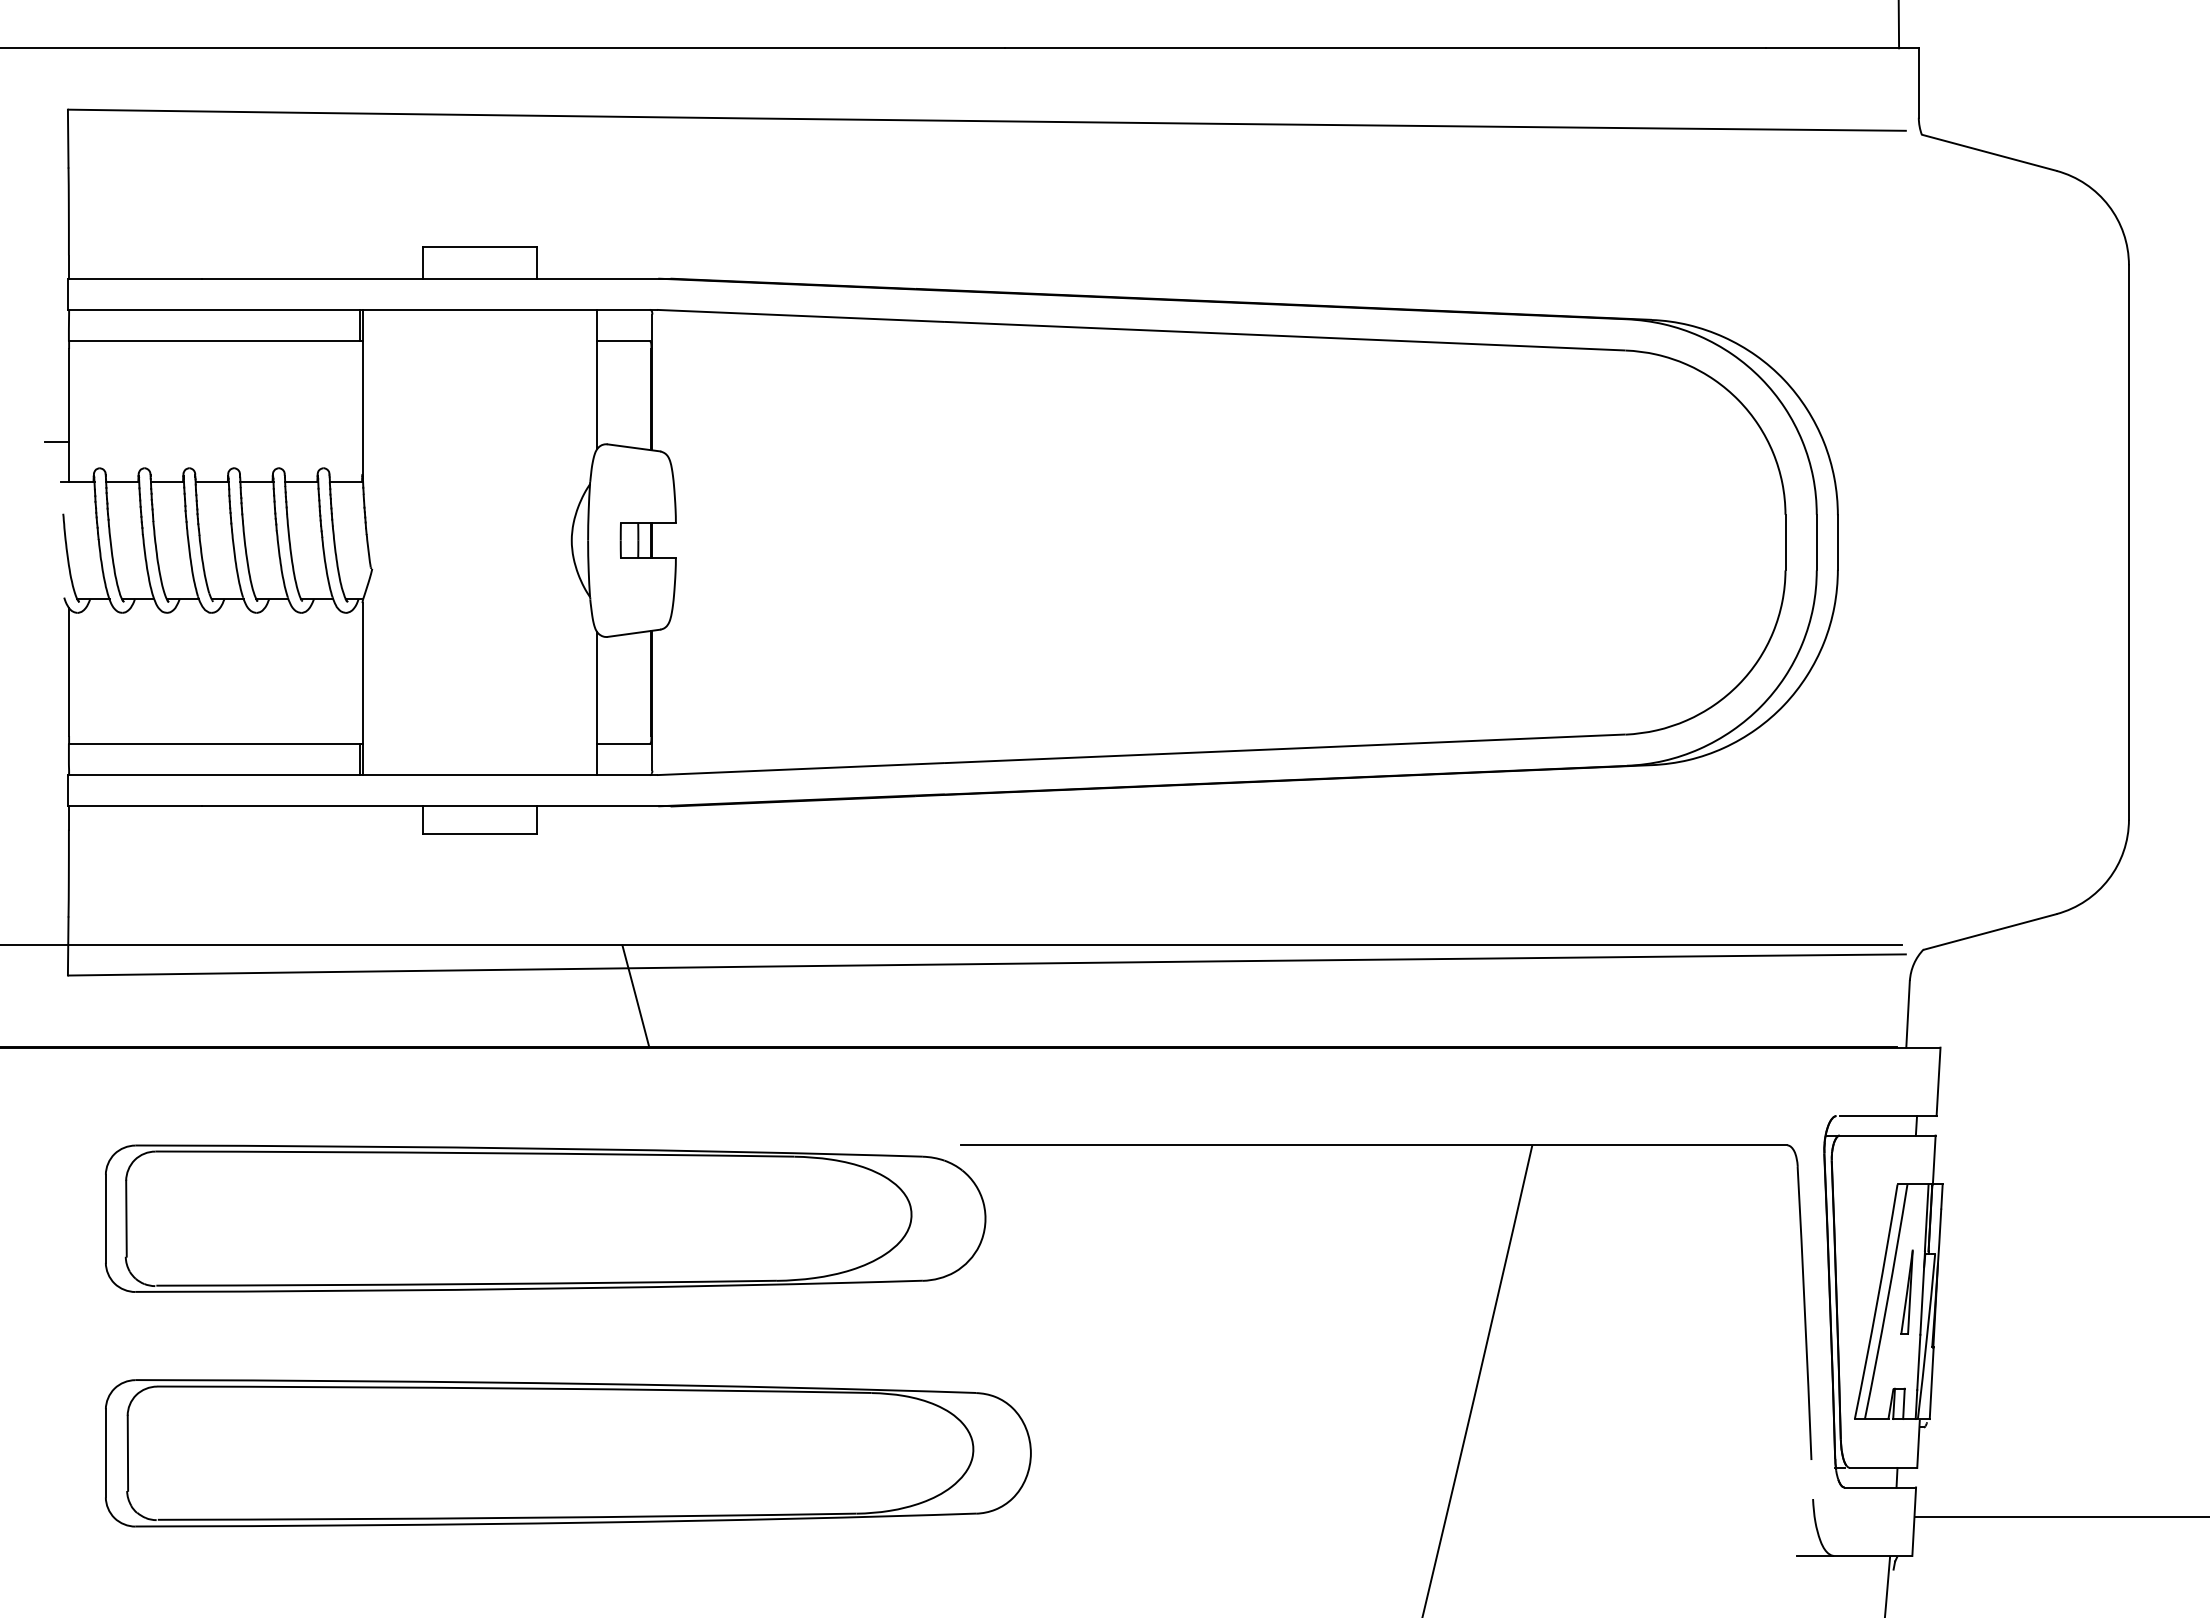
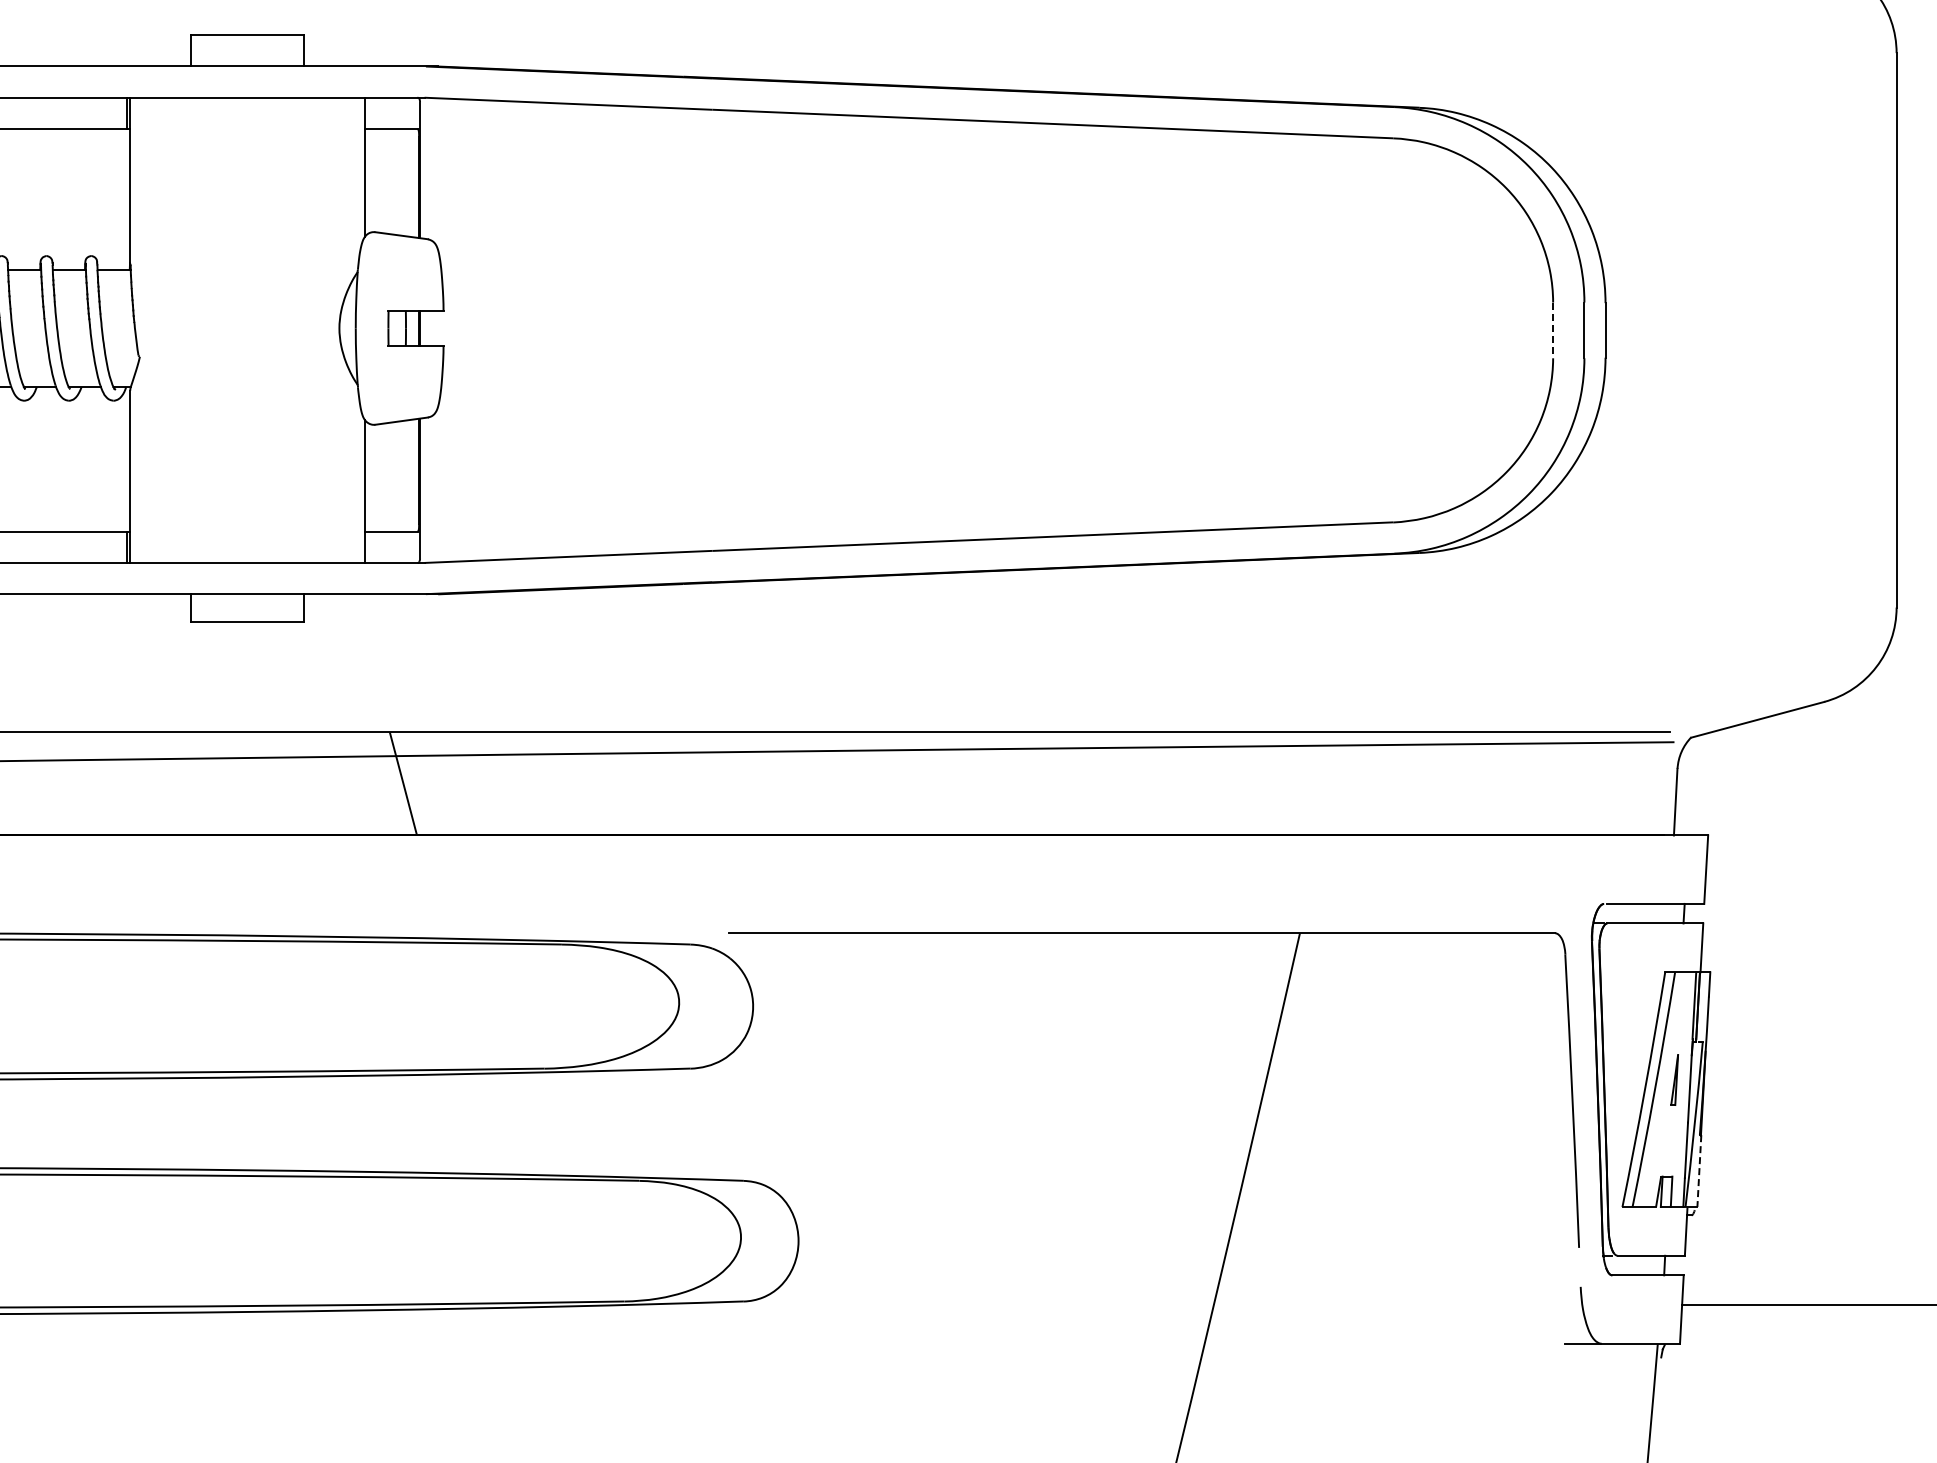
line: (1785, 542) -> (1553, 330), solid -> dashed
part: (1906, 1291) -> (1674, 1079), size x0.6
line: (1931, 1383) -> (1699, 1171), solid -> dashed

